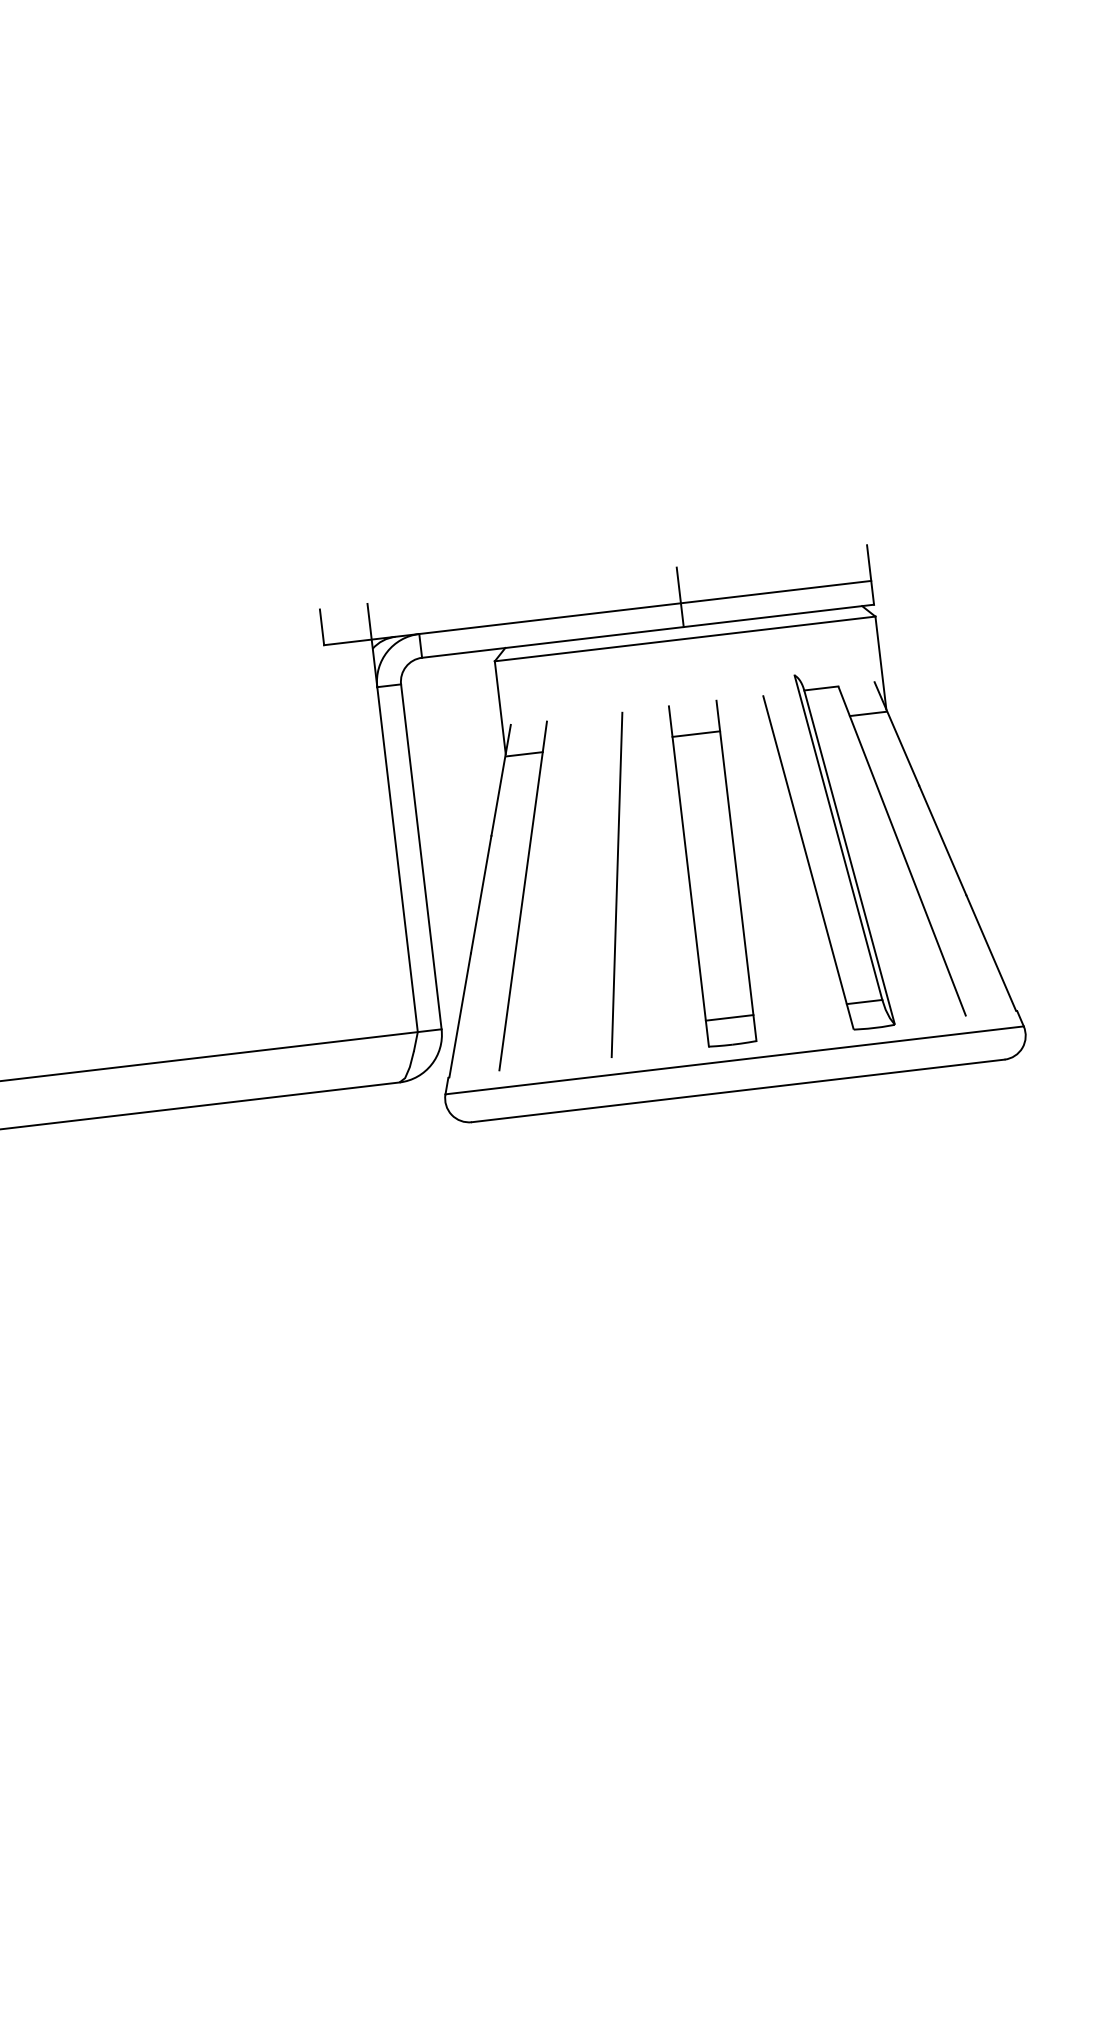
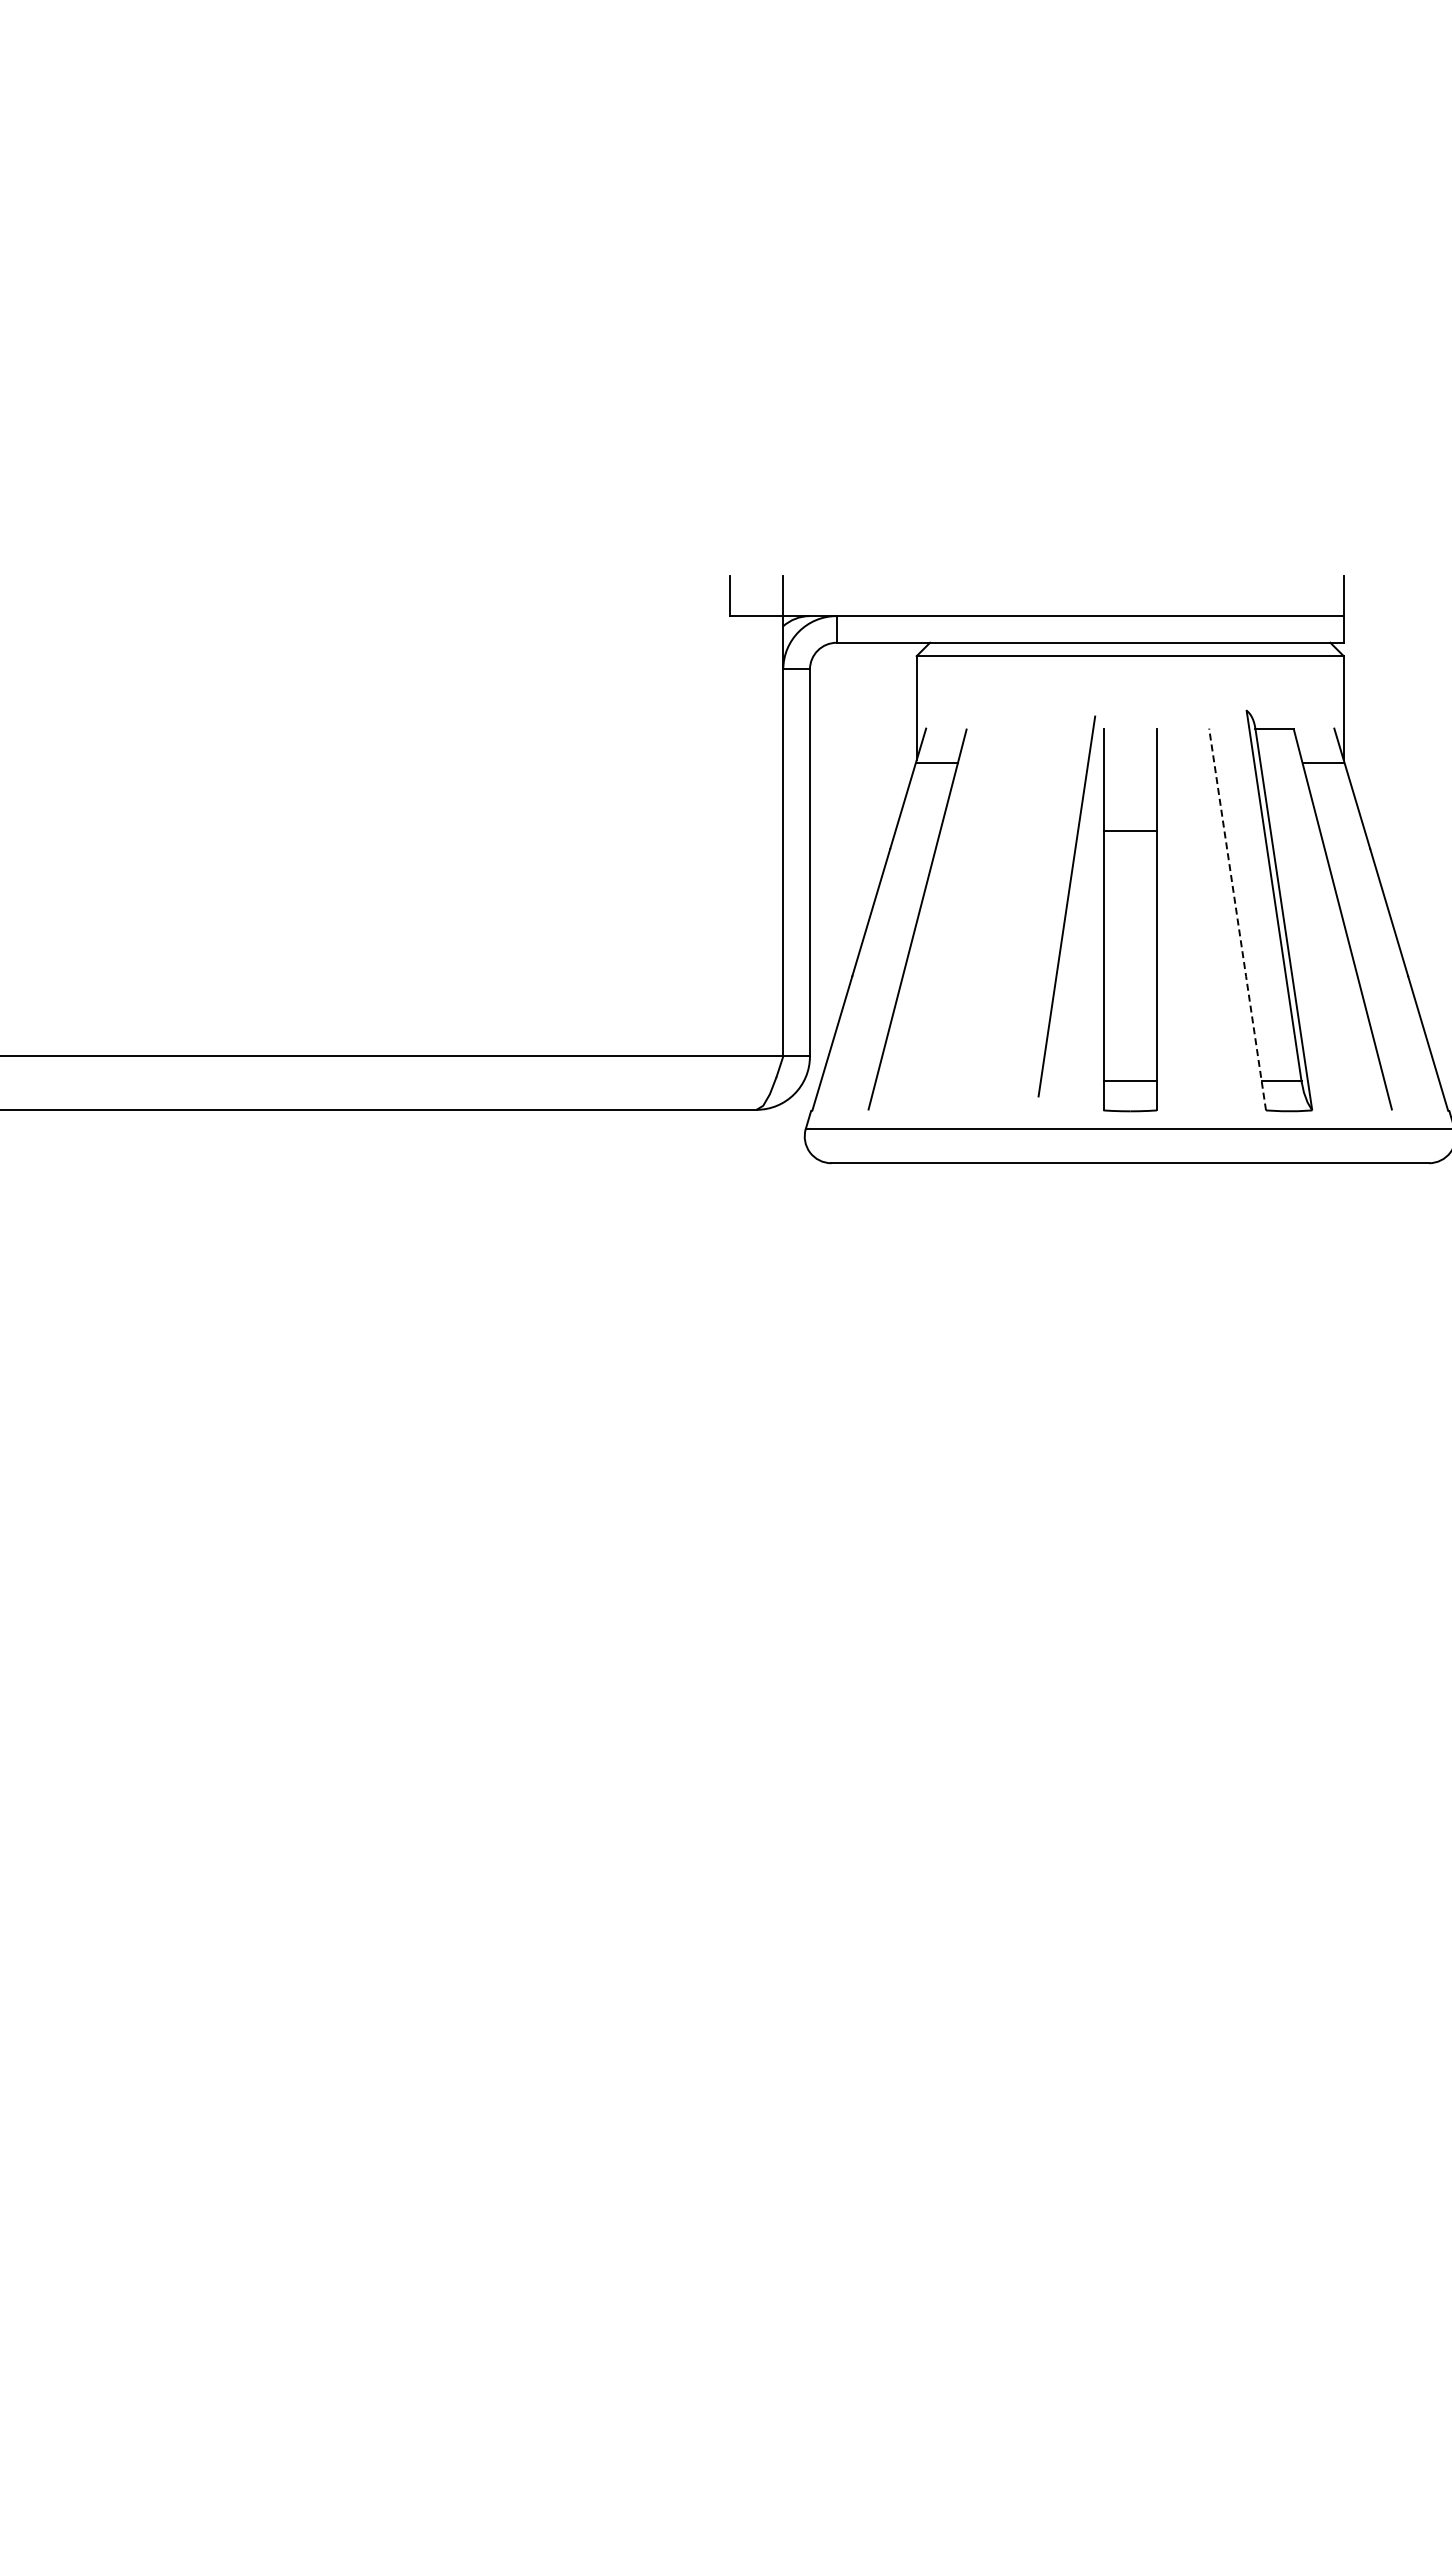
line: (680, 597) -> (1130, 609), removed
line: (695, 733) -> (1129, 830), moved
line: (808, 862) -> (1237, 919), solid -> dashed
line: (616, 884) -> (1066, 906), moved

